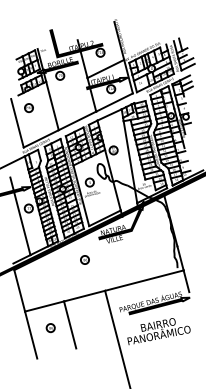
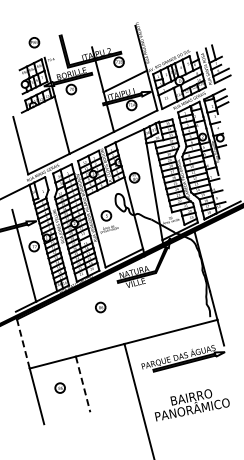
part: (29, 107) -> (34, 42), moved
line: (19, 290) -> (23, 343), solid -> dashed
line: (70, 325) -> (83, 384), solid -> dashed
text: (158, 331) -> (191, 405), moved

